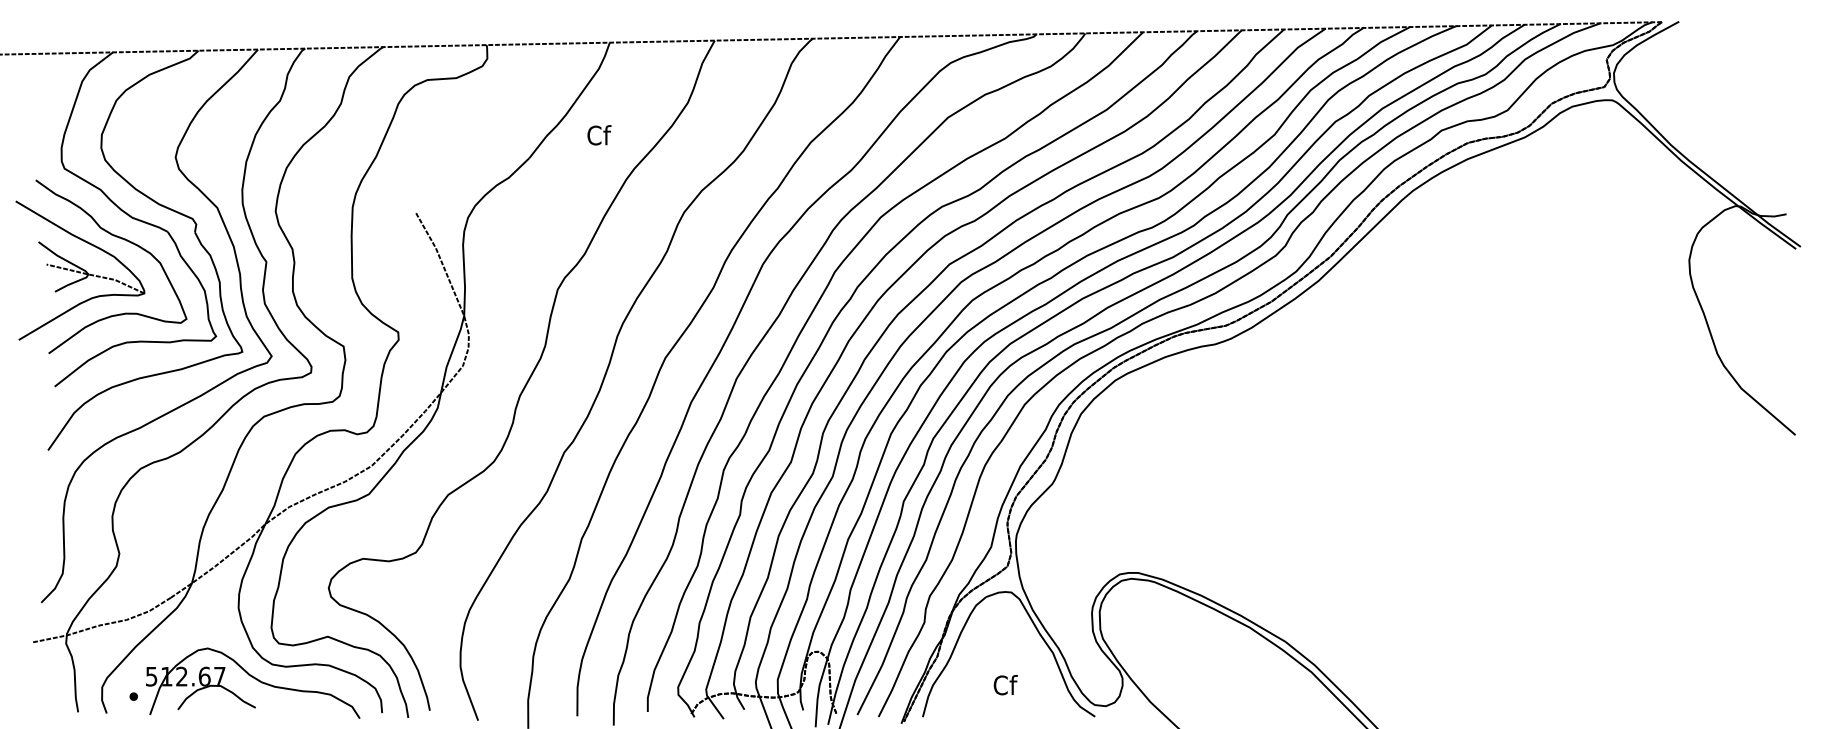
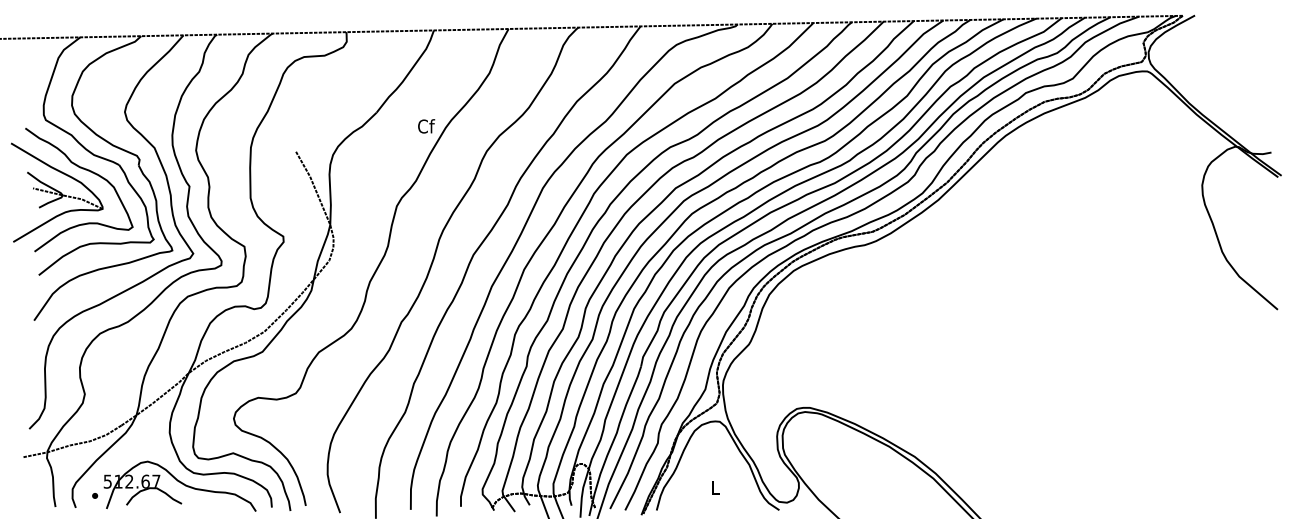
text: (599, 135) -> (426, 126), moved
text: (1005, 684) -> (715, 487), Cf -> L

